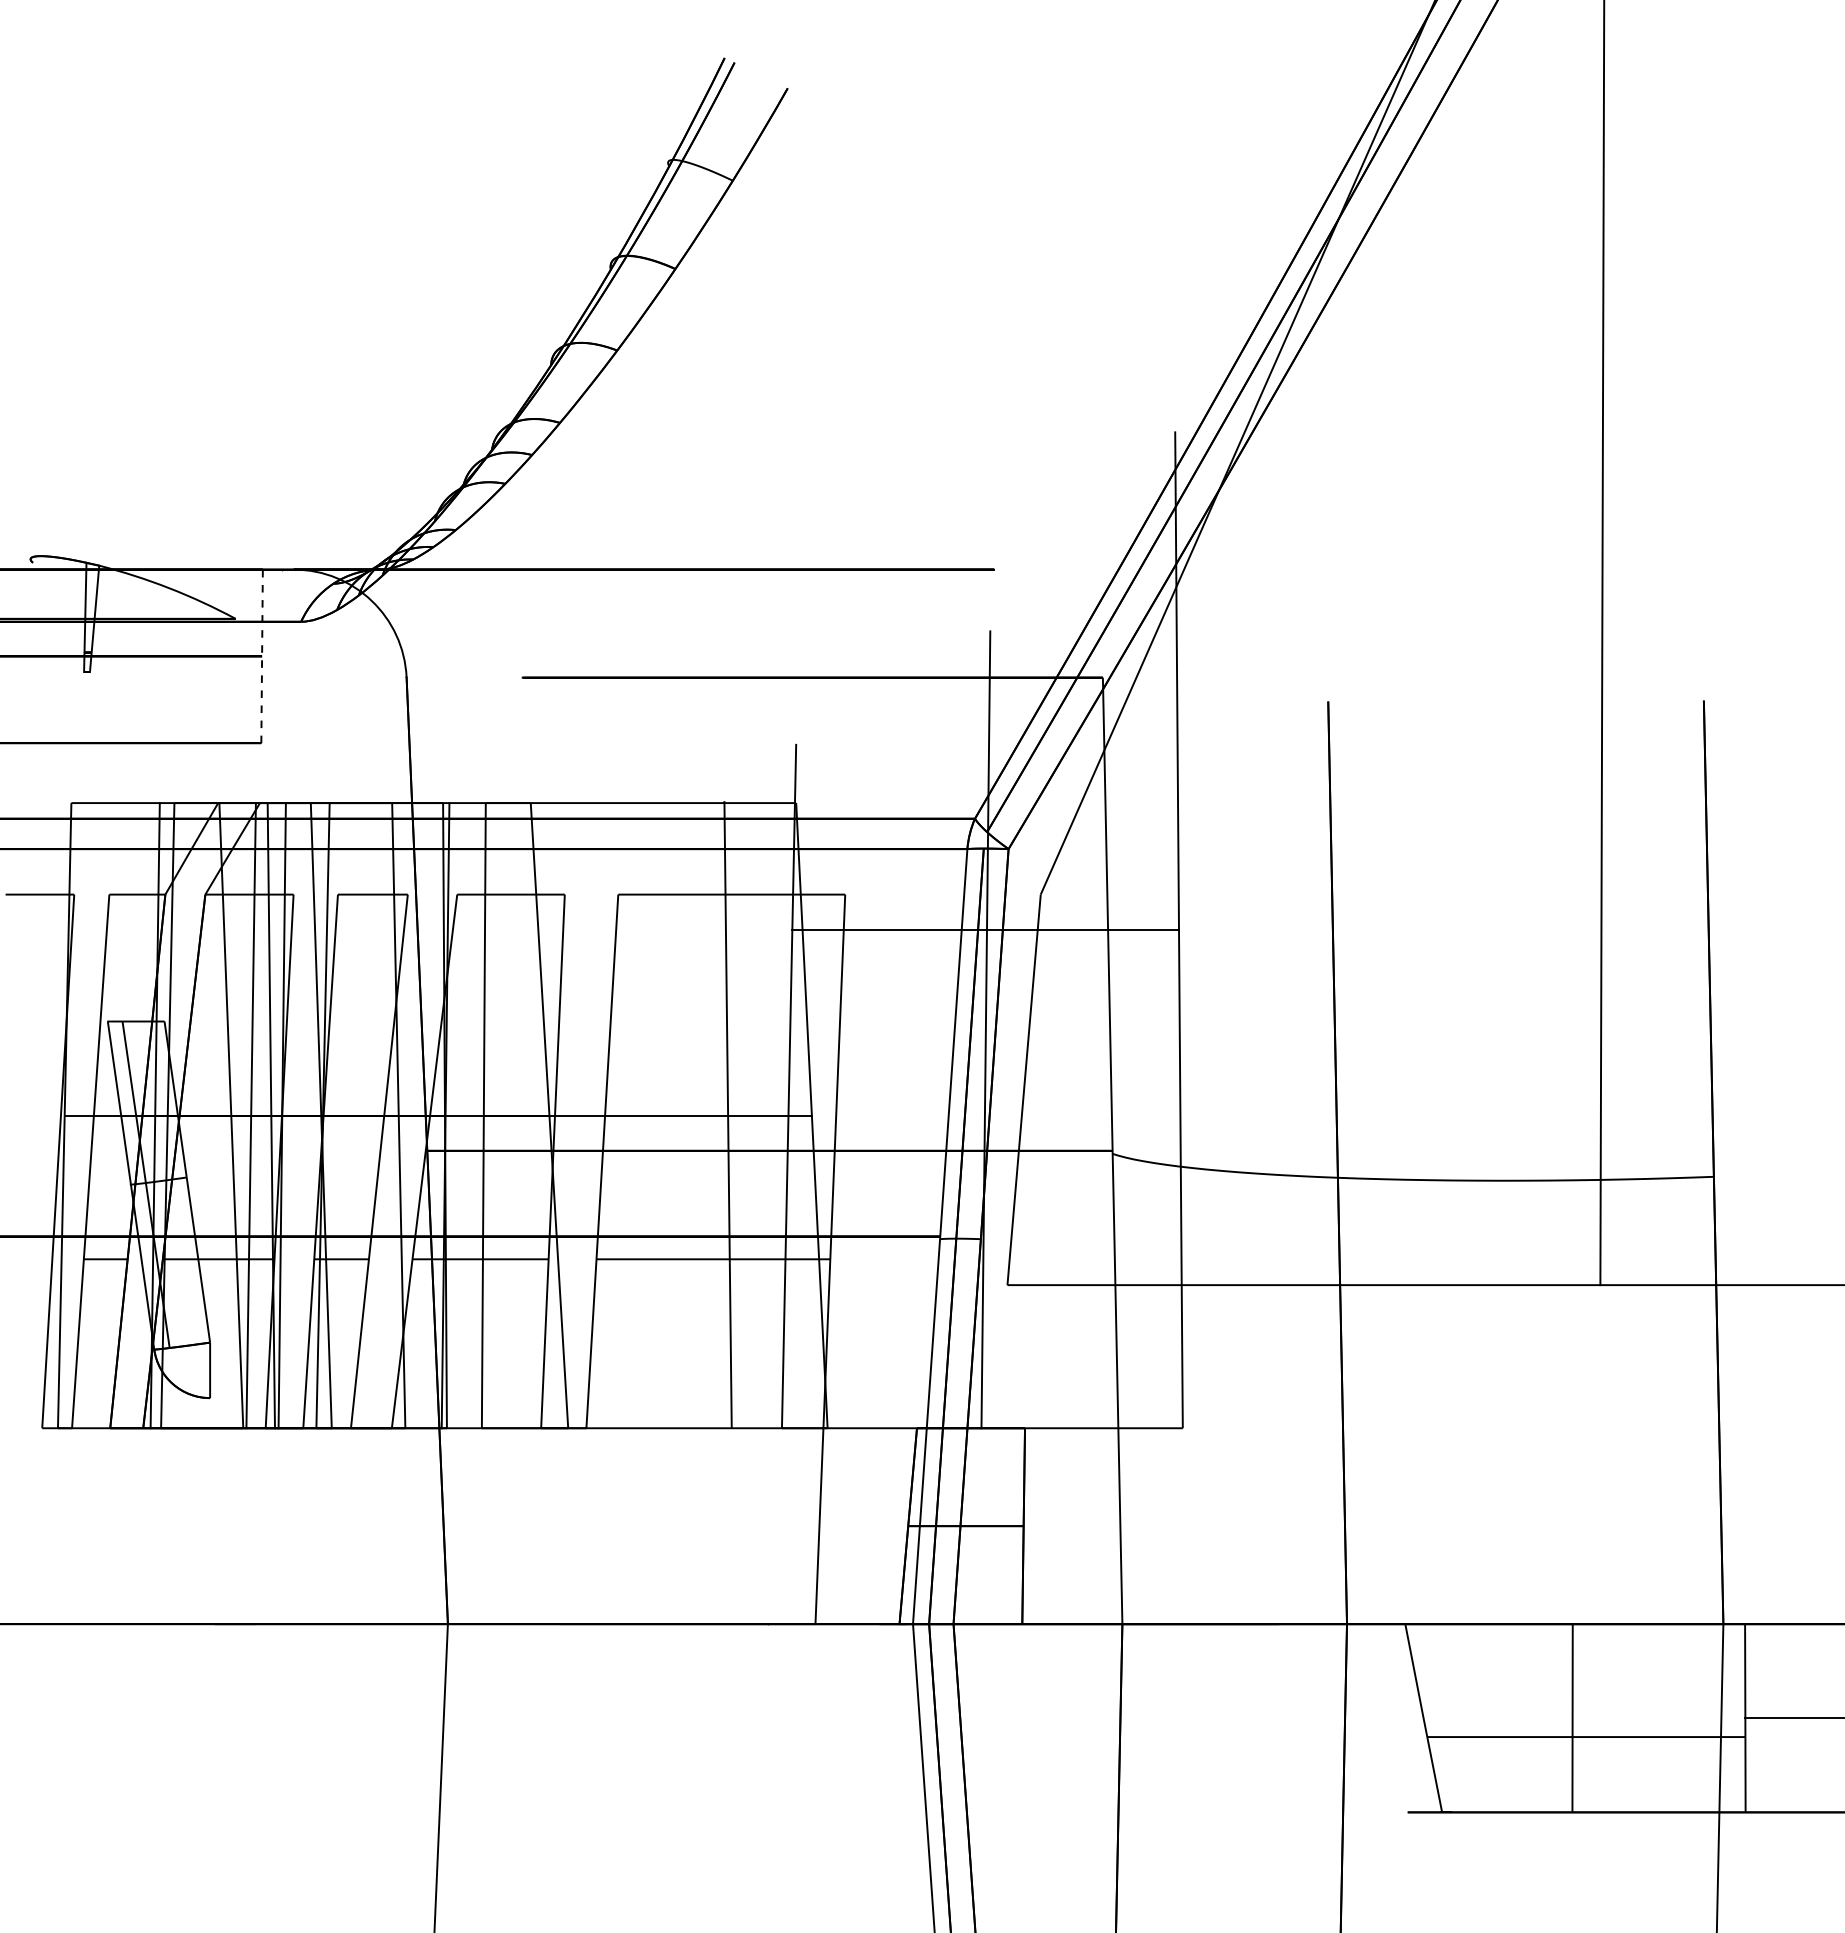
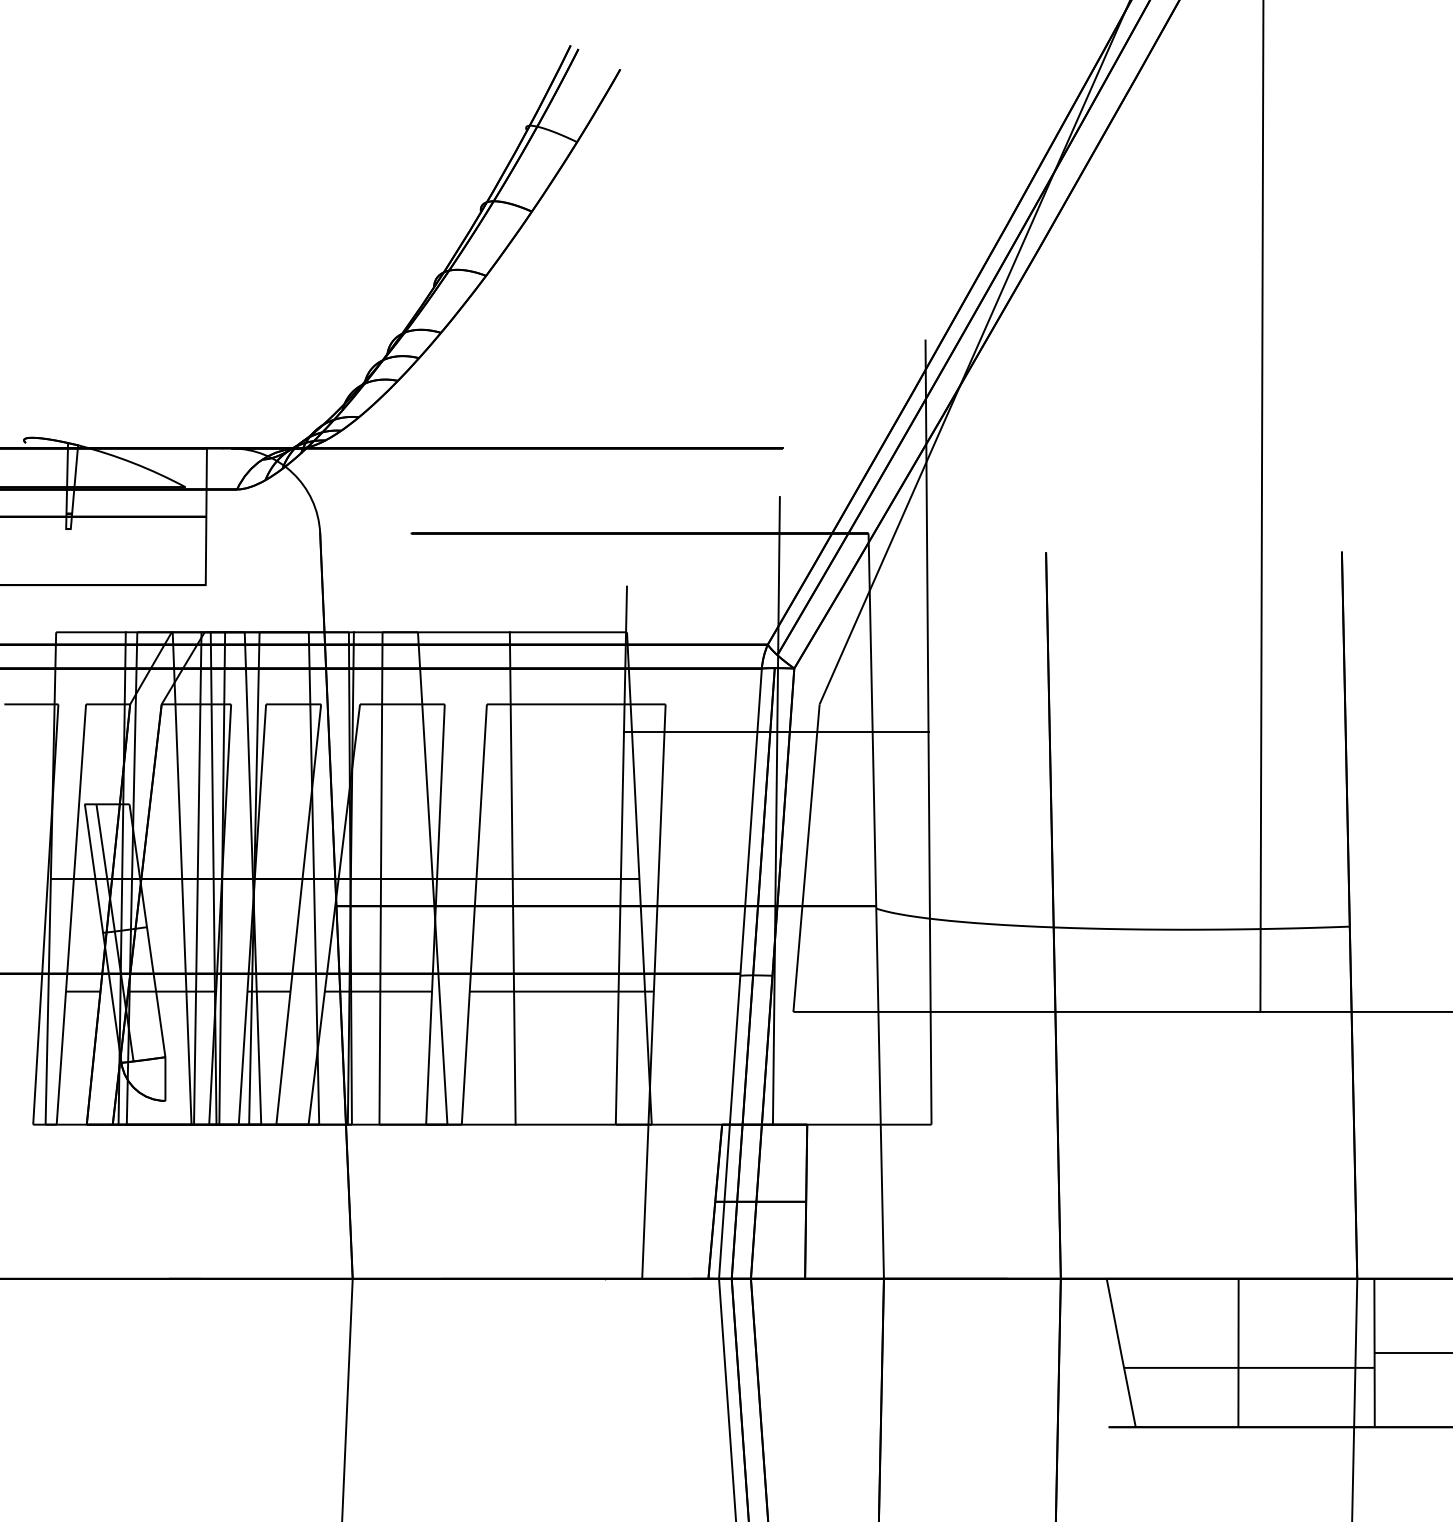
line: (262, 656) -> (206, 516), dashed -> solid
line: (727, 1114) -> (512, 878), moved

